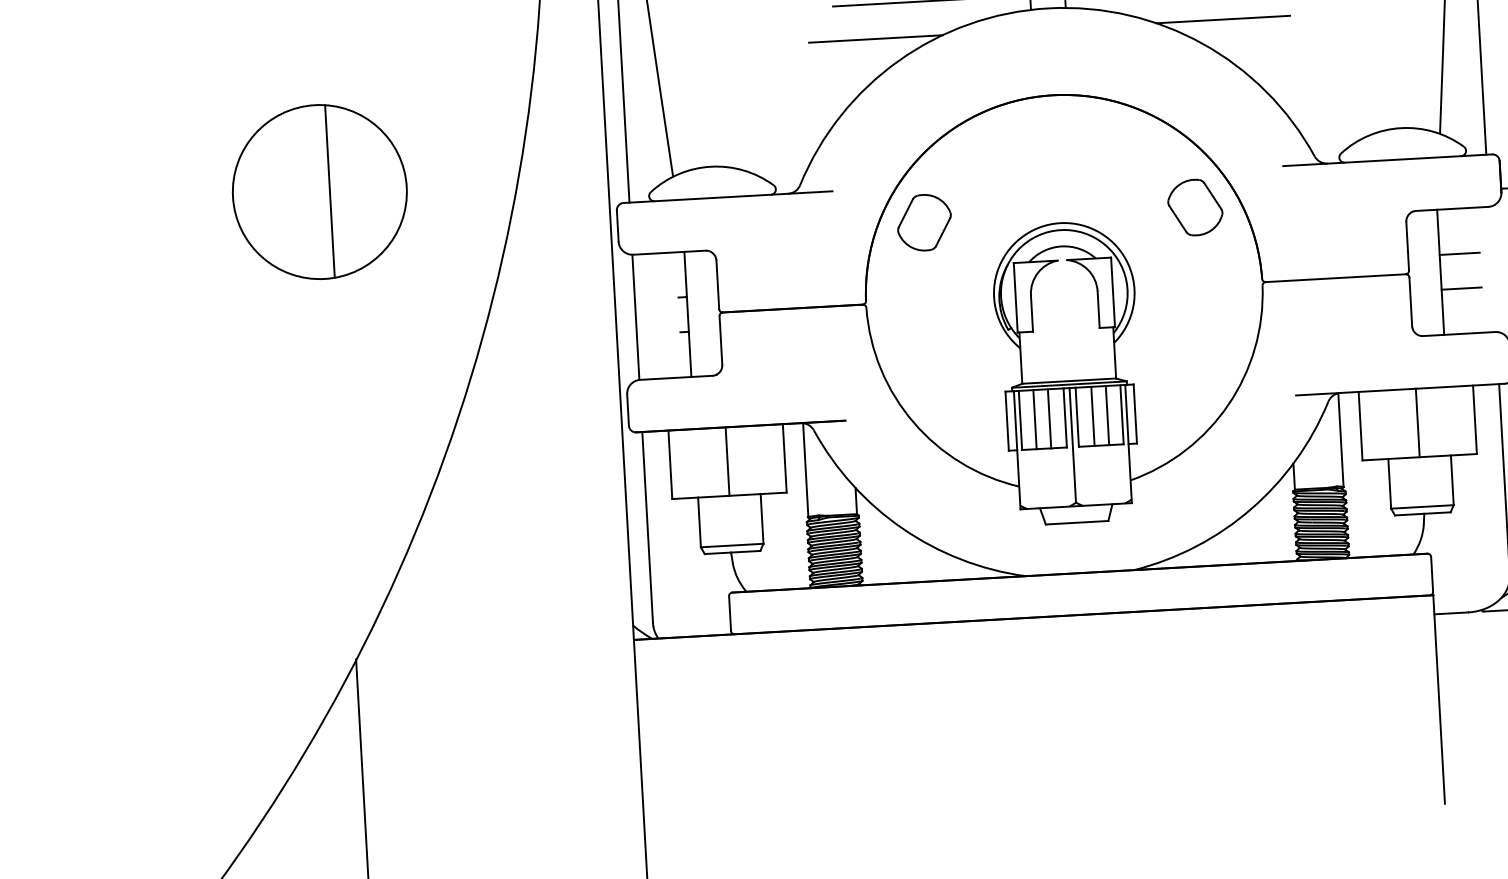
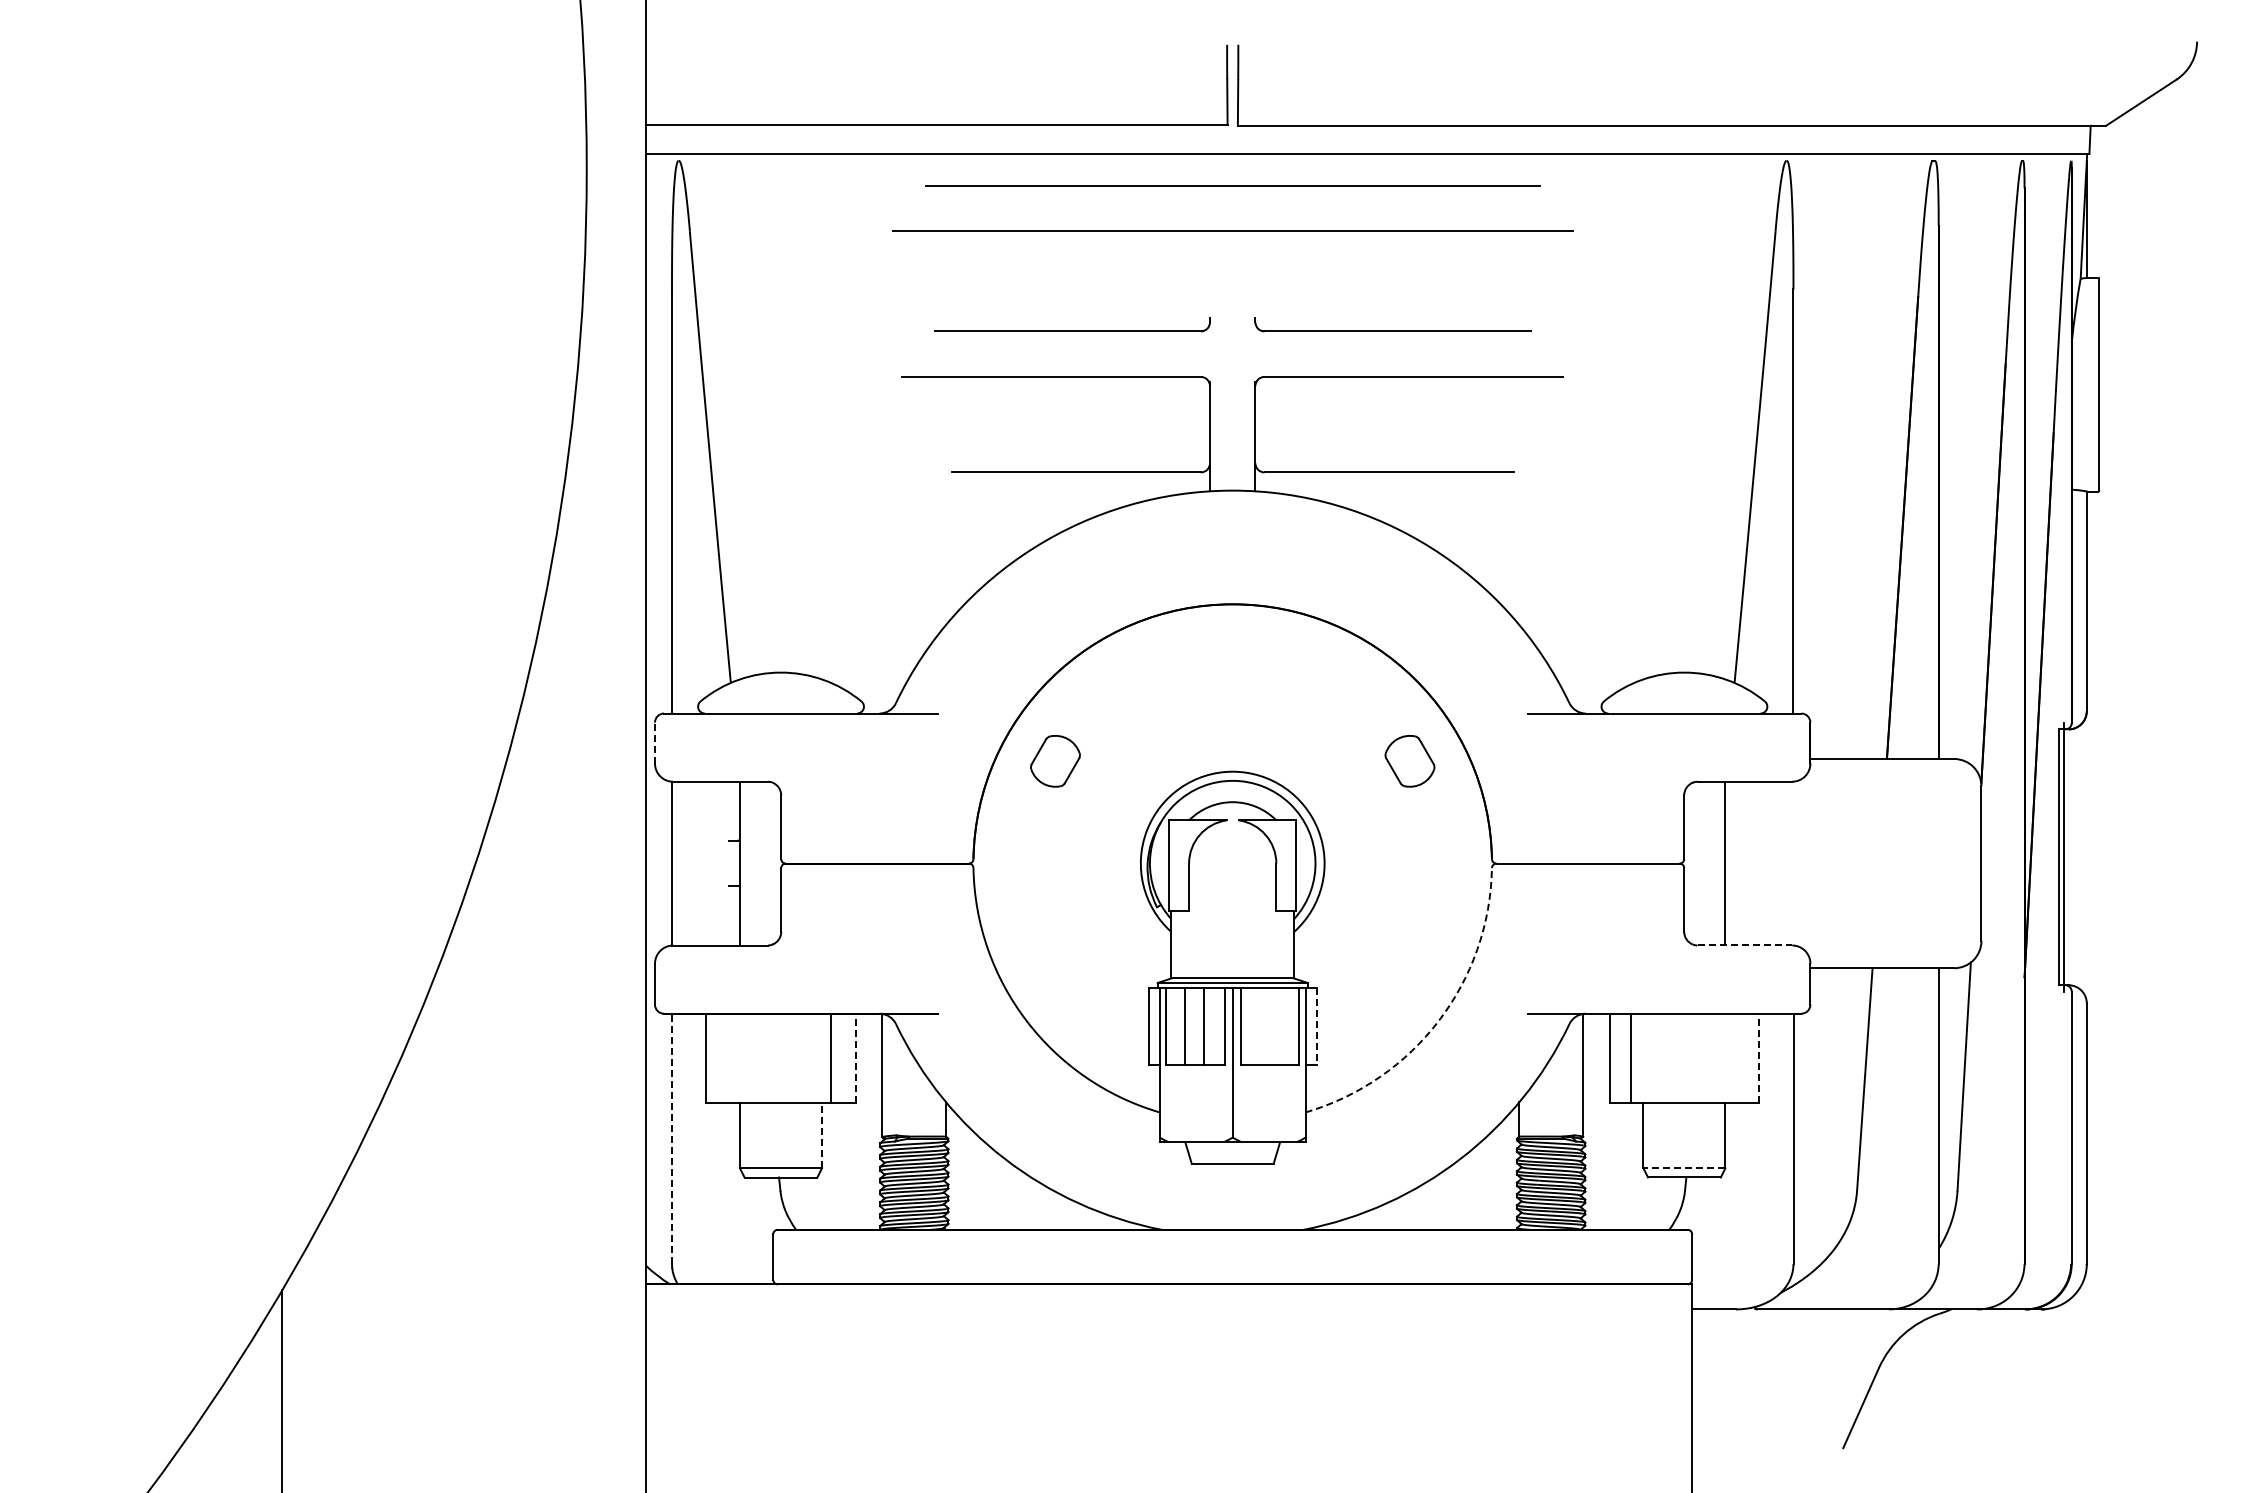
line: (1222, 19) -> (1459, 517), removed
line: (875, 38) -> (1005, 517), removed
part: (319, 191) -> (268, 676), removed
part: (1194, 207) -> (1409, 761), size x0.7
part: (924, 222) -> (1055, 761), size x0.7
line: (617, 225) -> (654, 742), solid -> dashed
line: (1459, 253) -> (1751, 840), removed
line: (1461, 288) -> (1751, 886), removed
line: (1459, 334) -> (1745, 945), solid -> dashed
arc: (1228, 404) -> (1438, 1020), solid -> dashed
line: (1135, 414) -> (1316, 1026), solid -> dashed
line: (1093, 415) -> (1261, 1025), removed
line: (1107, 415) -> (1280, 1025), removed
line: (1475, 419) -> (1759, 1058), solid -> dashed
line: (1417, 422) -> (1630, 1058), moved
line: (784, 458) -> (855, 1058), solid -> dashed
line: (727, 461) -> (831, 1058), moved
line: (1422, 507) -> (1684, 1168), solid -> dashed
line: (761, 518) -> (821, 1135), solid -> dashed
line: (648, 527) -> (672, 1138), solid -> dashed

